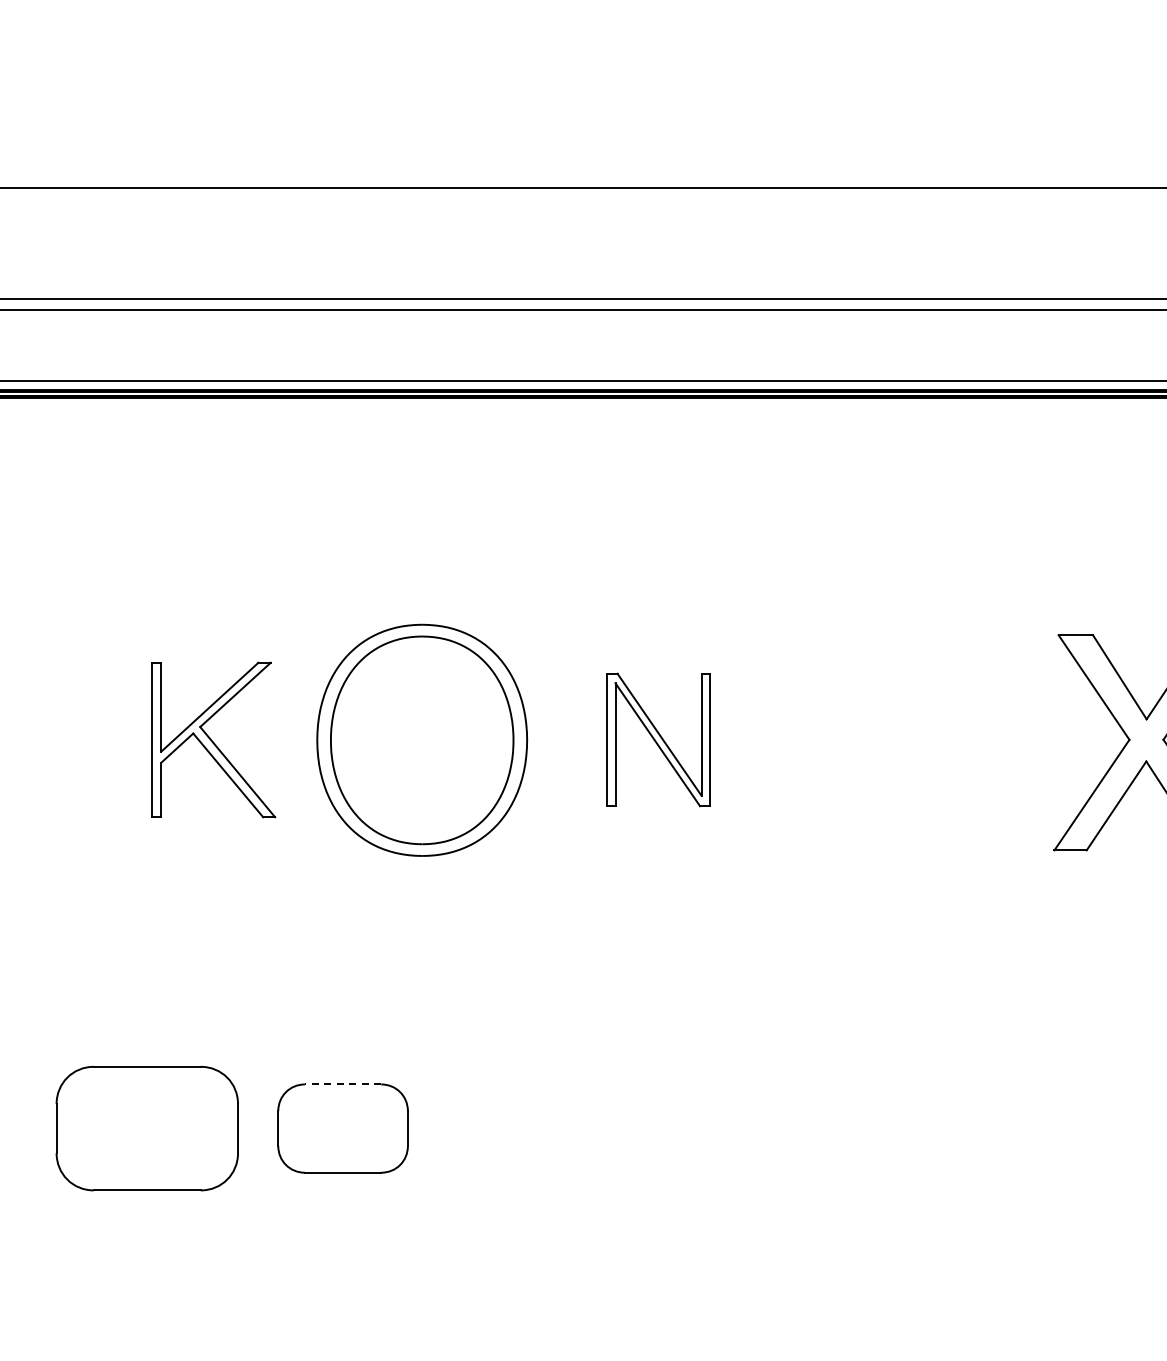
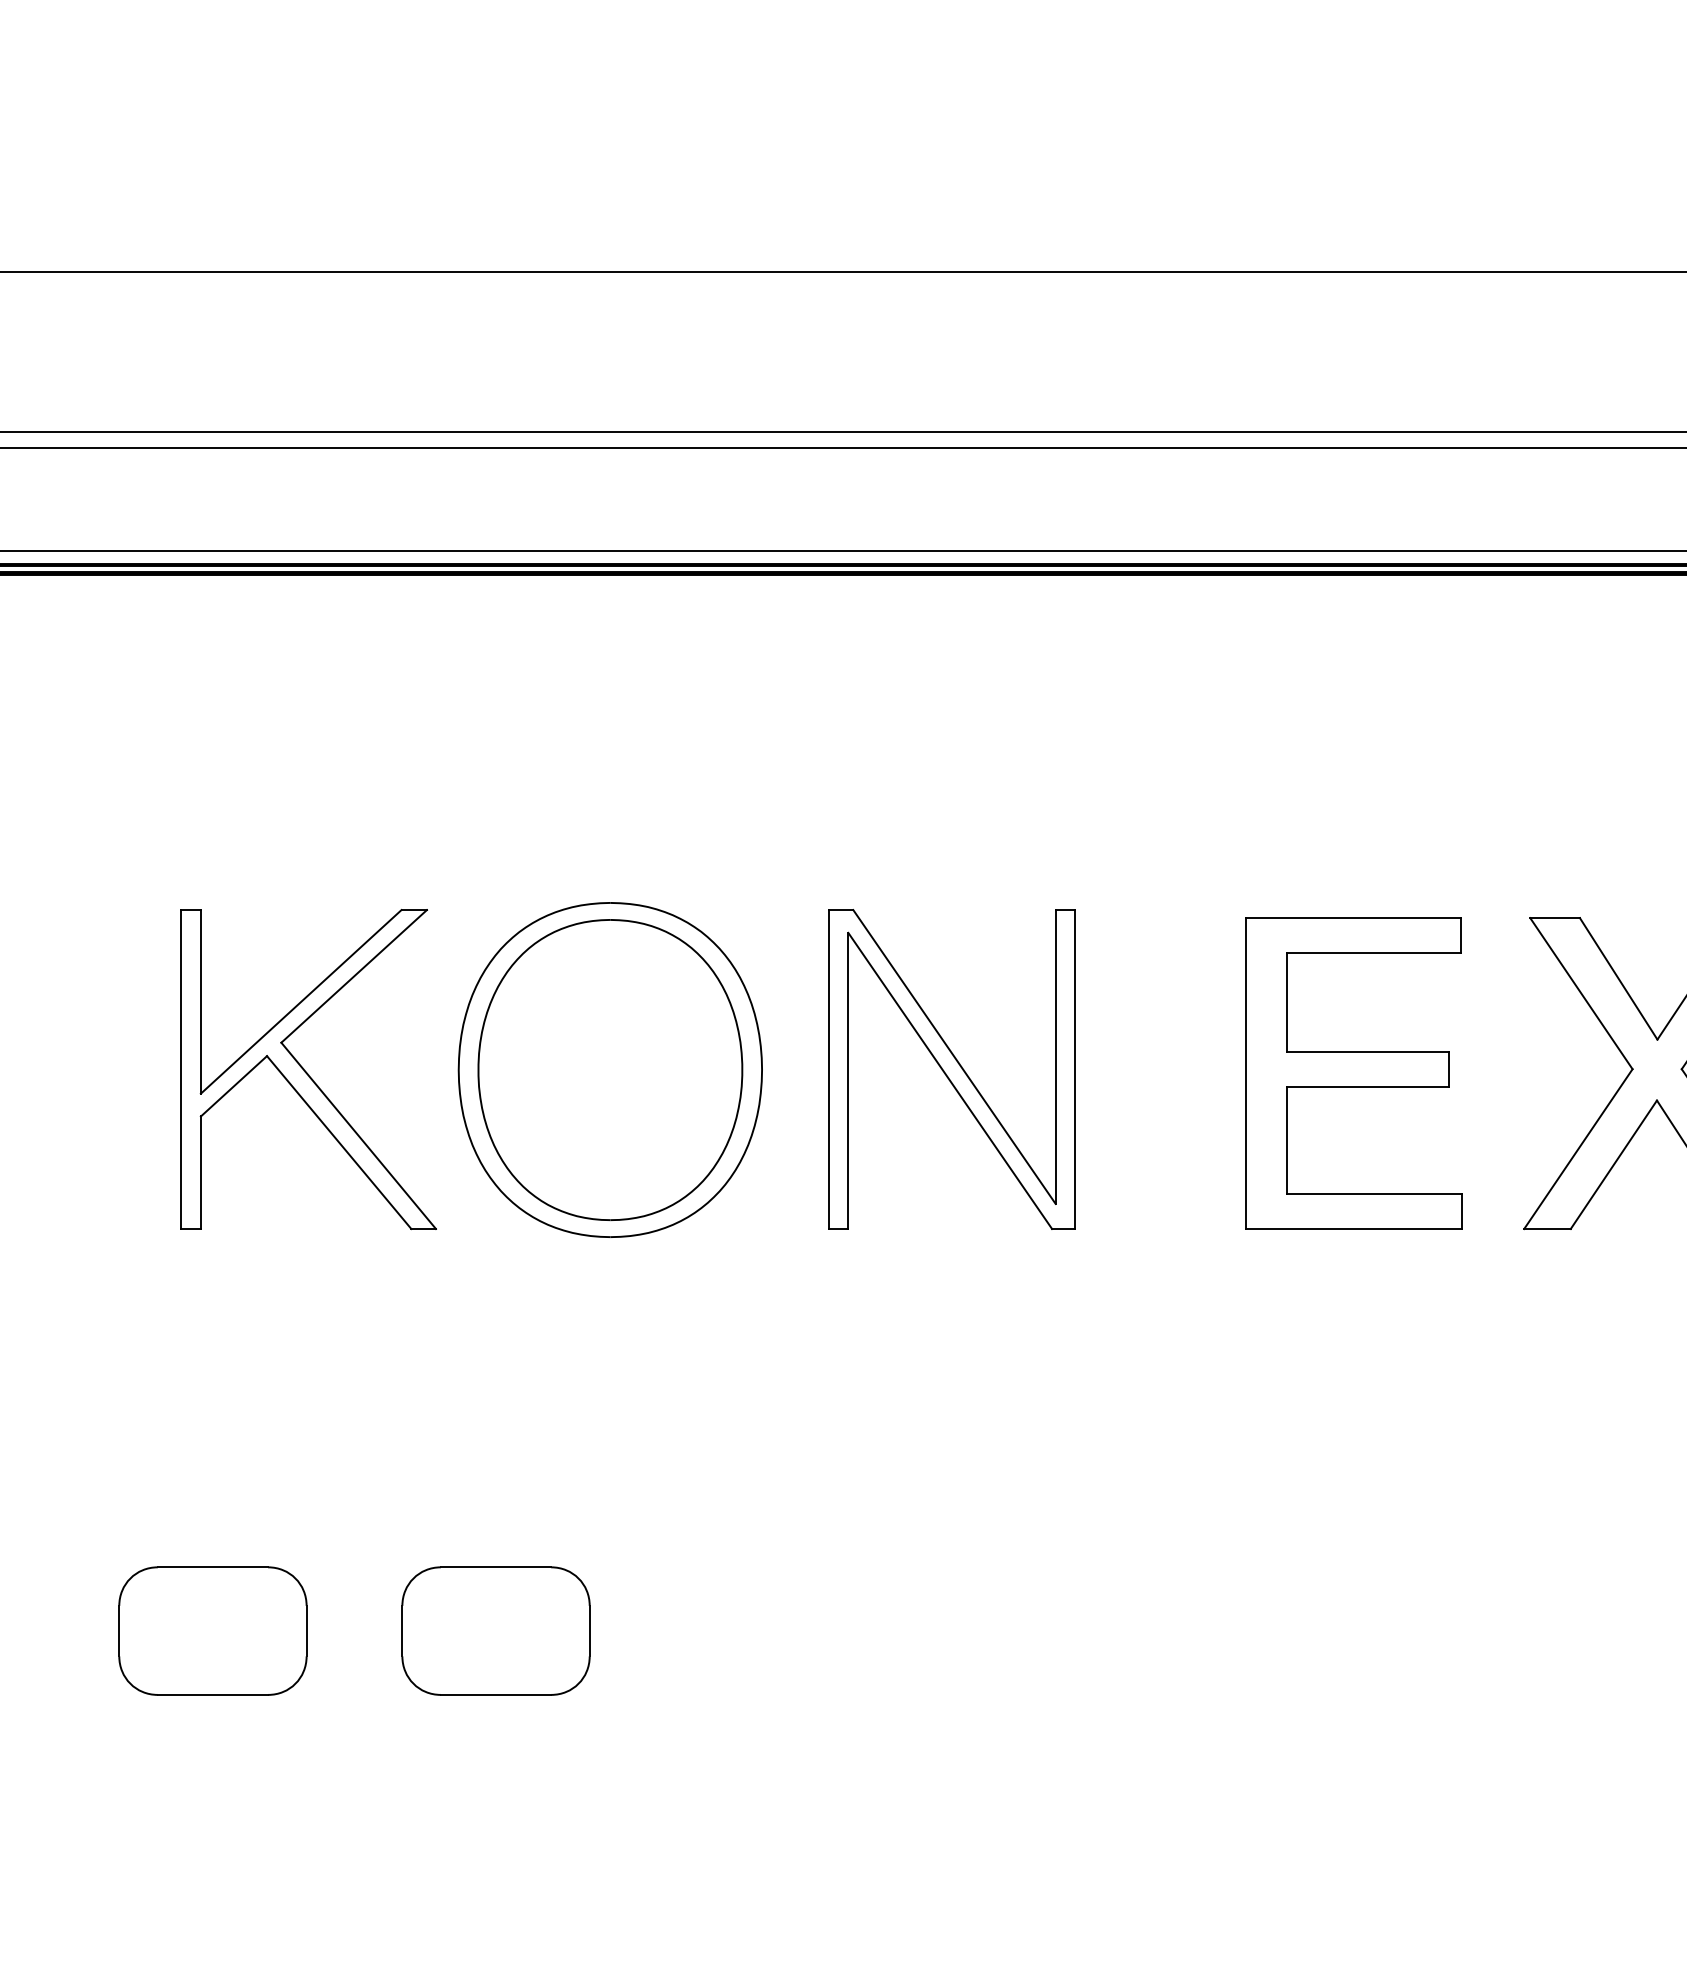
part: (213, 739) -> (308, 1068), size x1.43
part: (658, 739) -> (951, 1068), size x1.67
part: (936, 742) -> (1353, 1073), added
line: (342, 1084) -> (495, 1567), dashed -> solid
part: (146, 1128) -> (211, 1630), size x0.71

